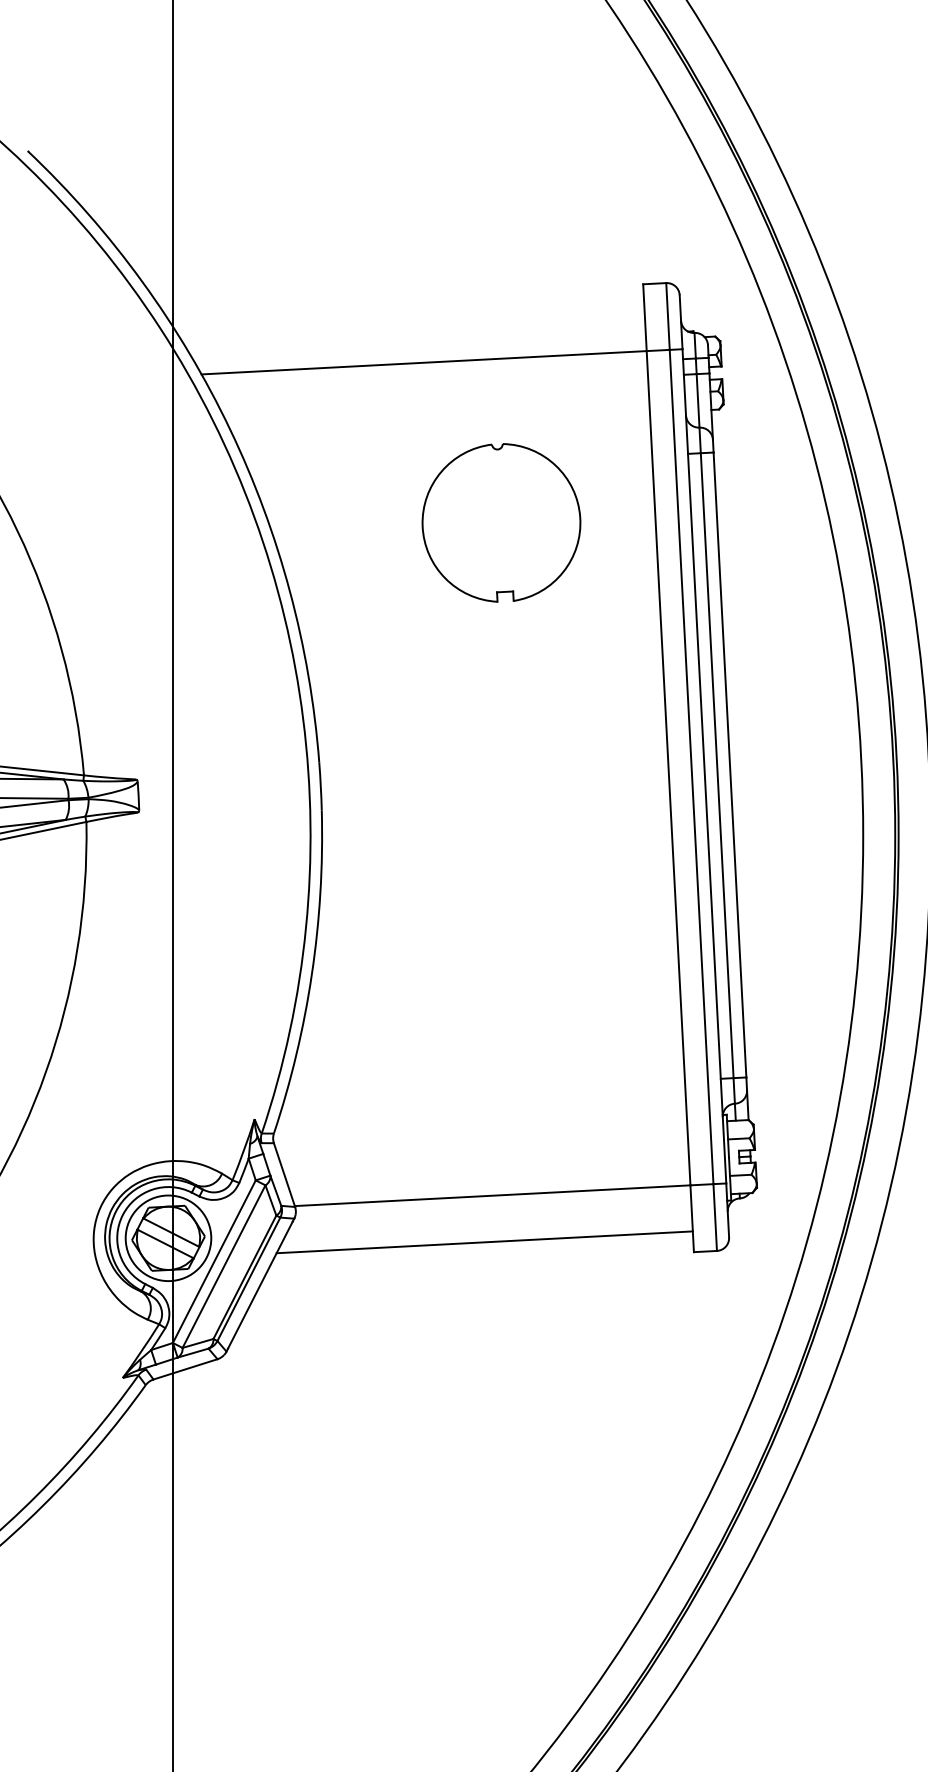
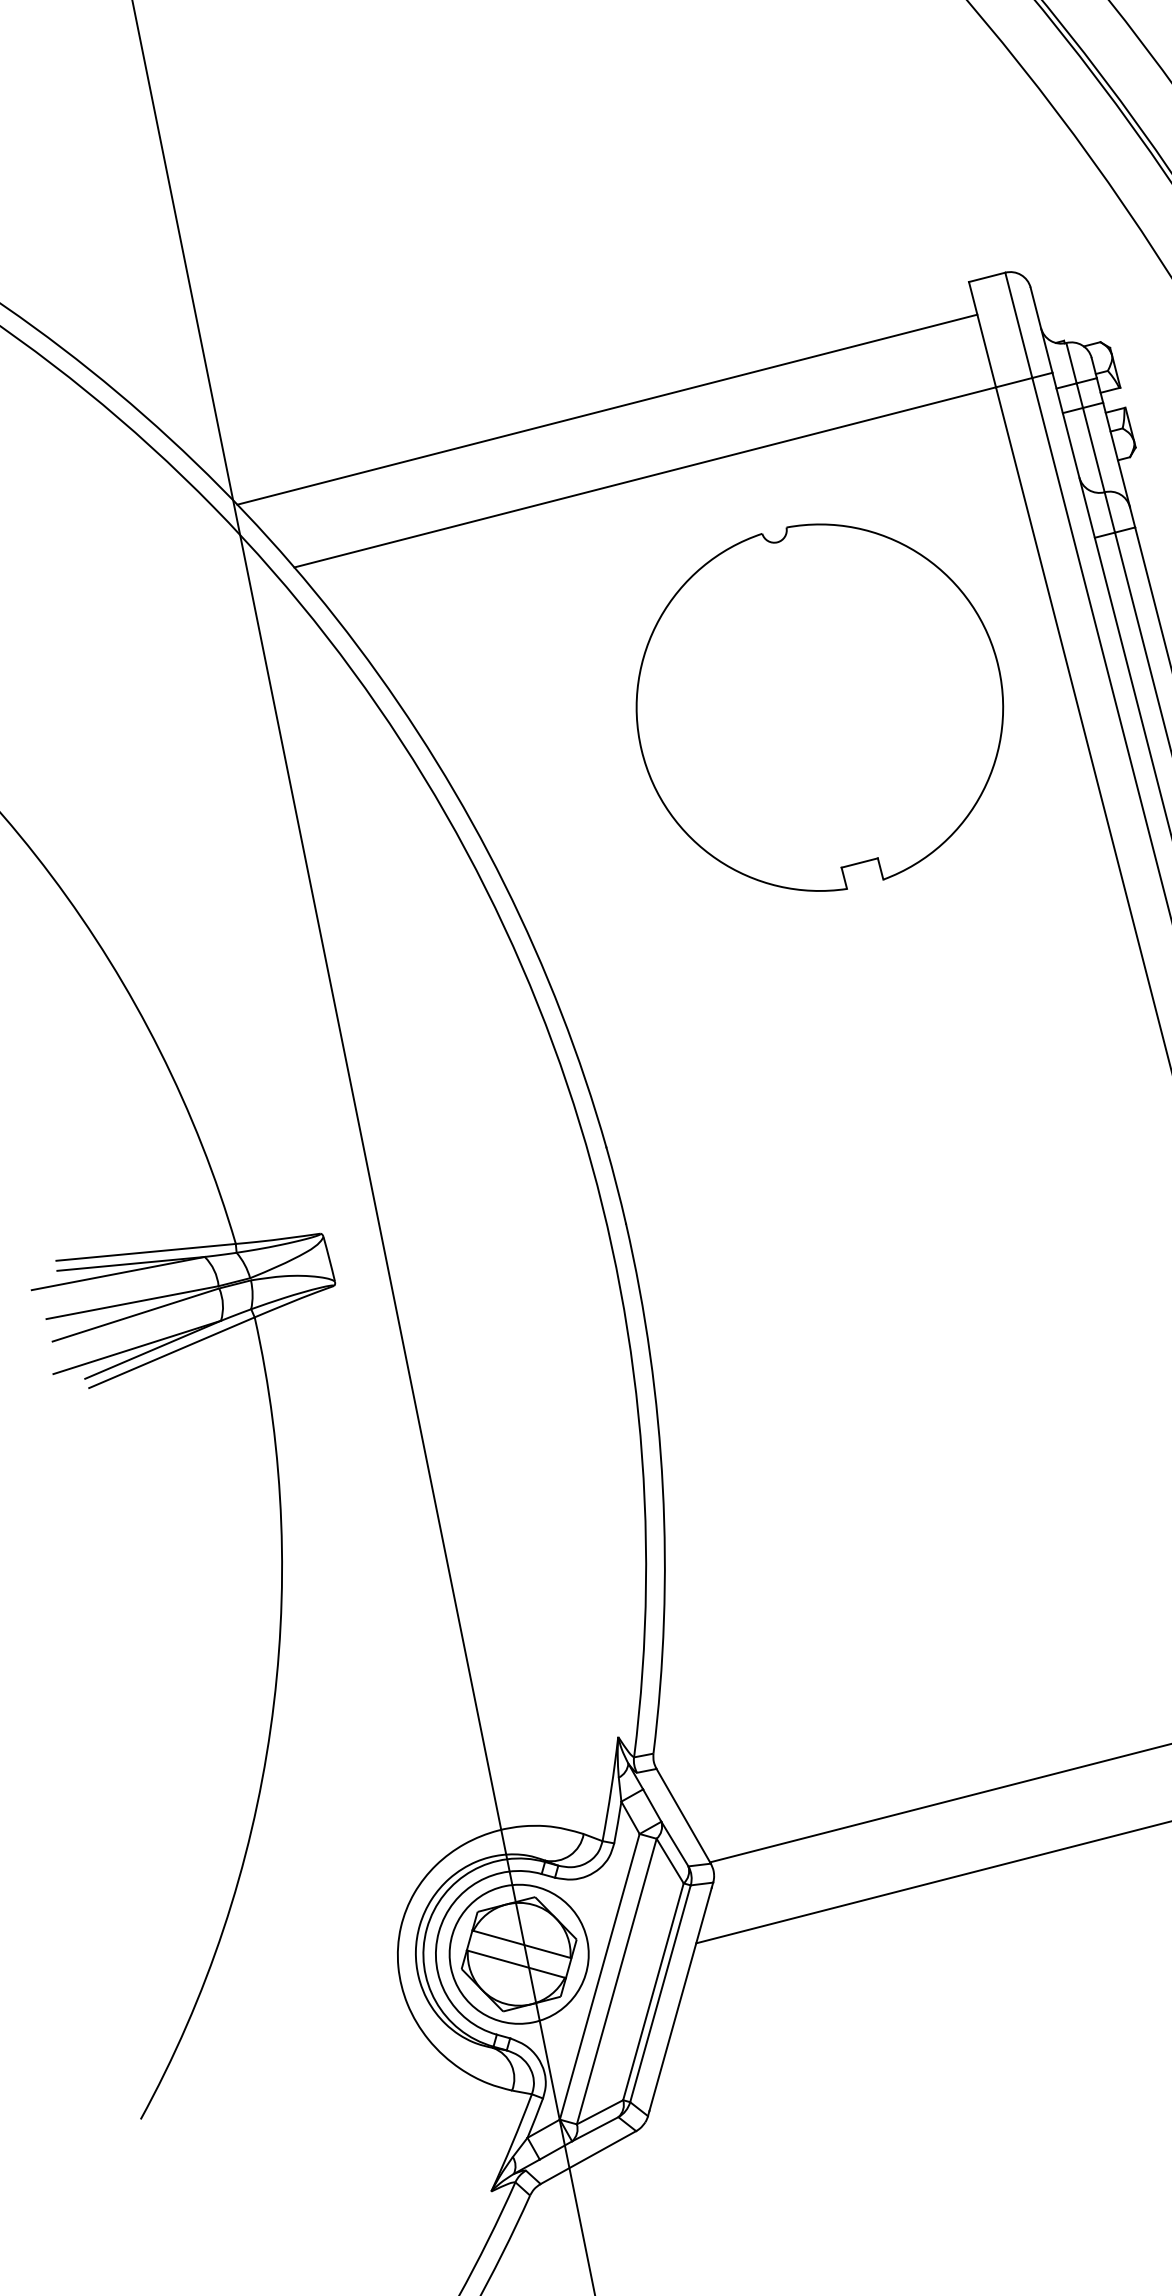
line: (409, 317) -> (607, 409), added
part: (501, 522) -> (819, 707), size x1.43

